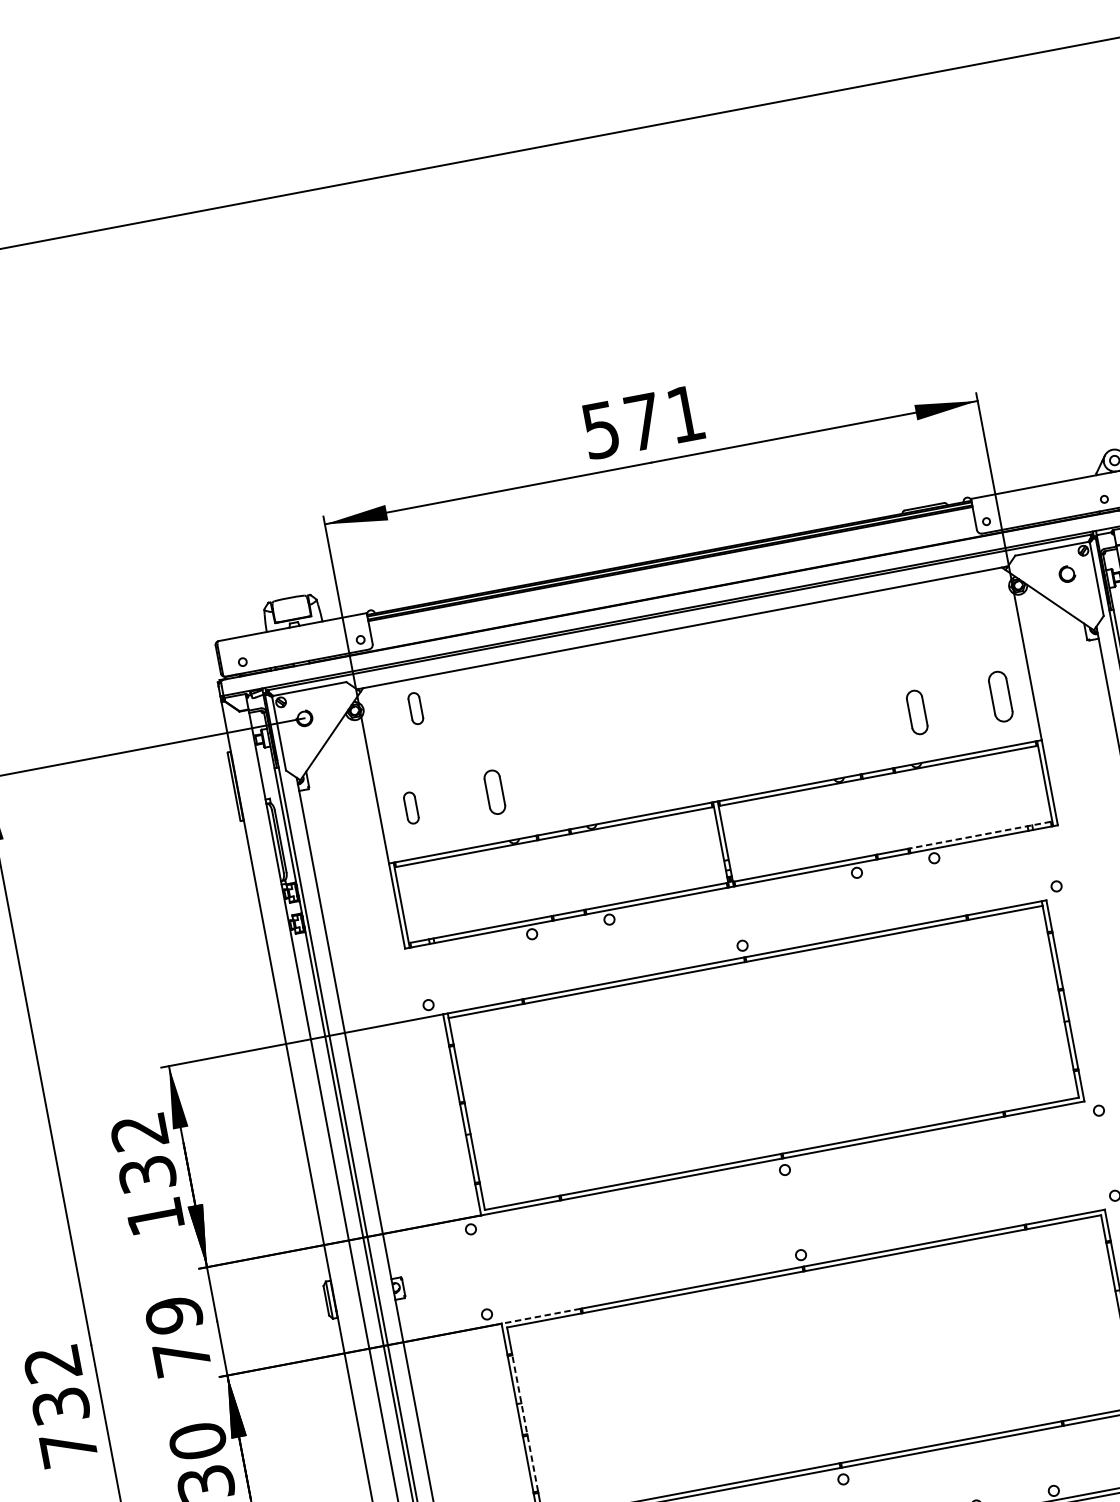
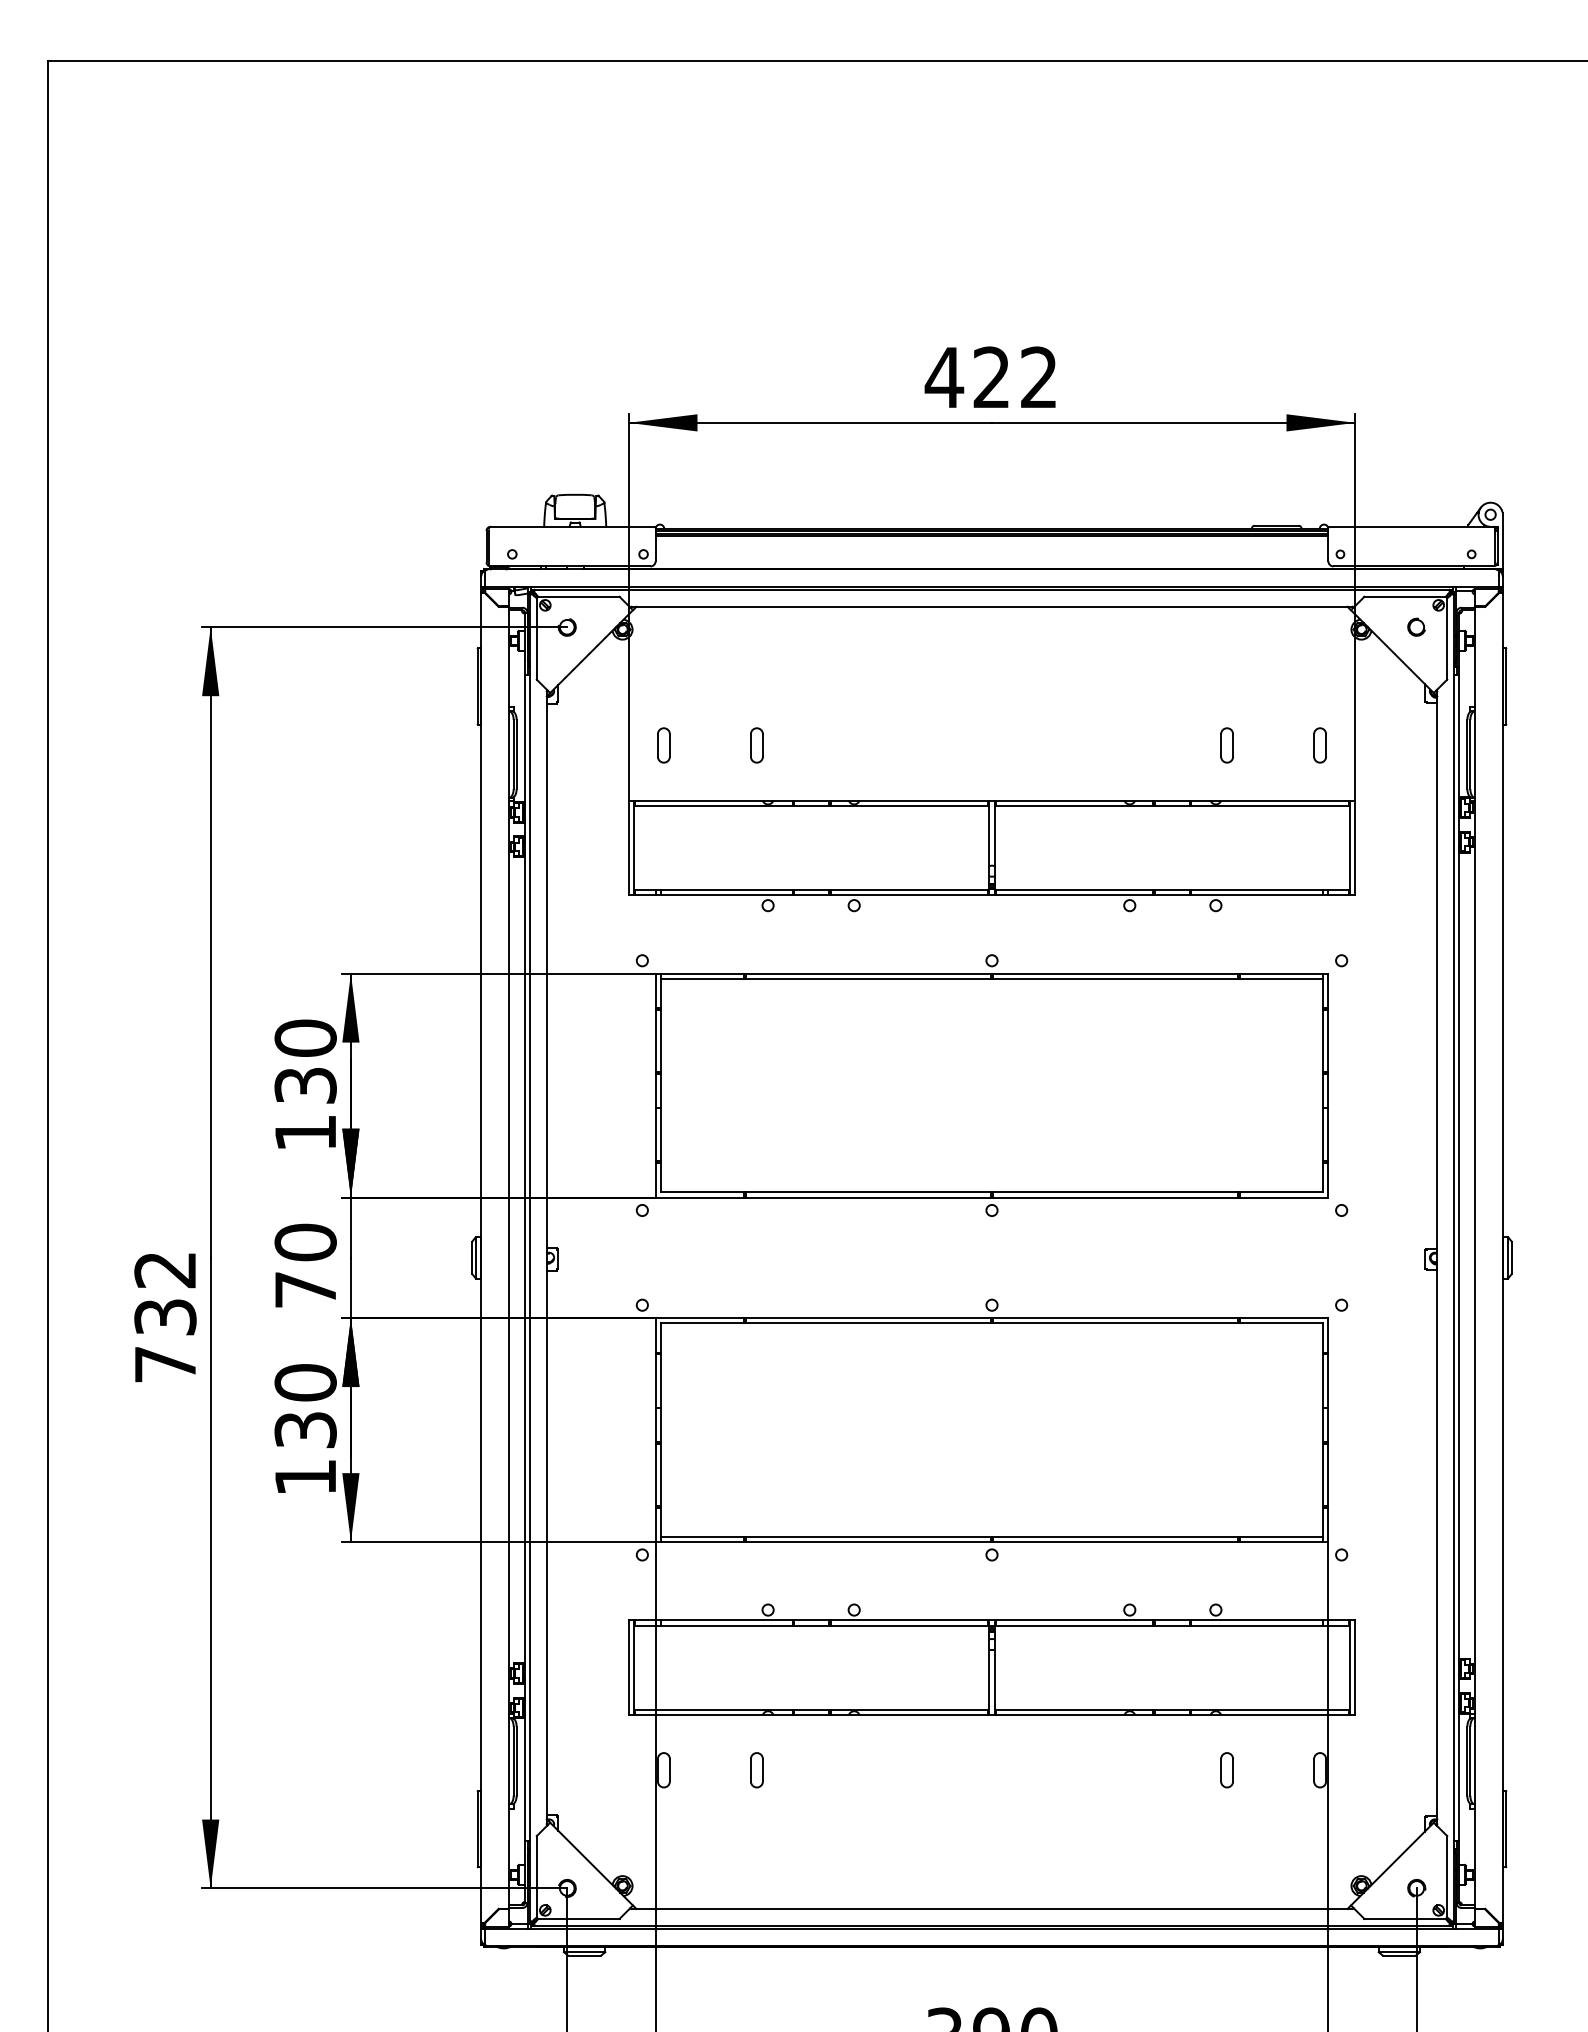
text: (642, 422) -> (990, 377), 571 -> 422
part: (1000, 696) -> (1319, 745), size x0.62
part: (415, 708) -> (688, 639), removed
part: (916, 712) -> (1226, 745), size x0.71
part: (494, 792) -> (756, 745), size x0.71
line: (979, 835) -> (1269, 890), dashed -> solid
text: (139, 1131) -> (305, 1037), 132 -> 130
text: (173, 1315) -> (305, 1242), 79 -> 70
line: (541, 1316) -> (700, 1318), dashed -> solid
line: (525, 1423) -> (661, 1430), dashed -> solid

